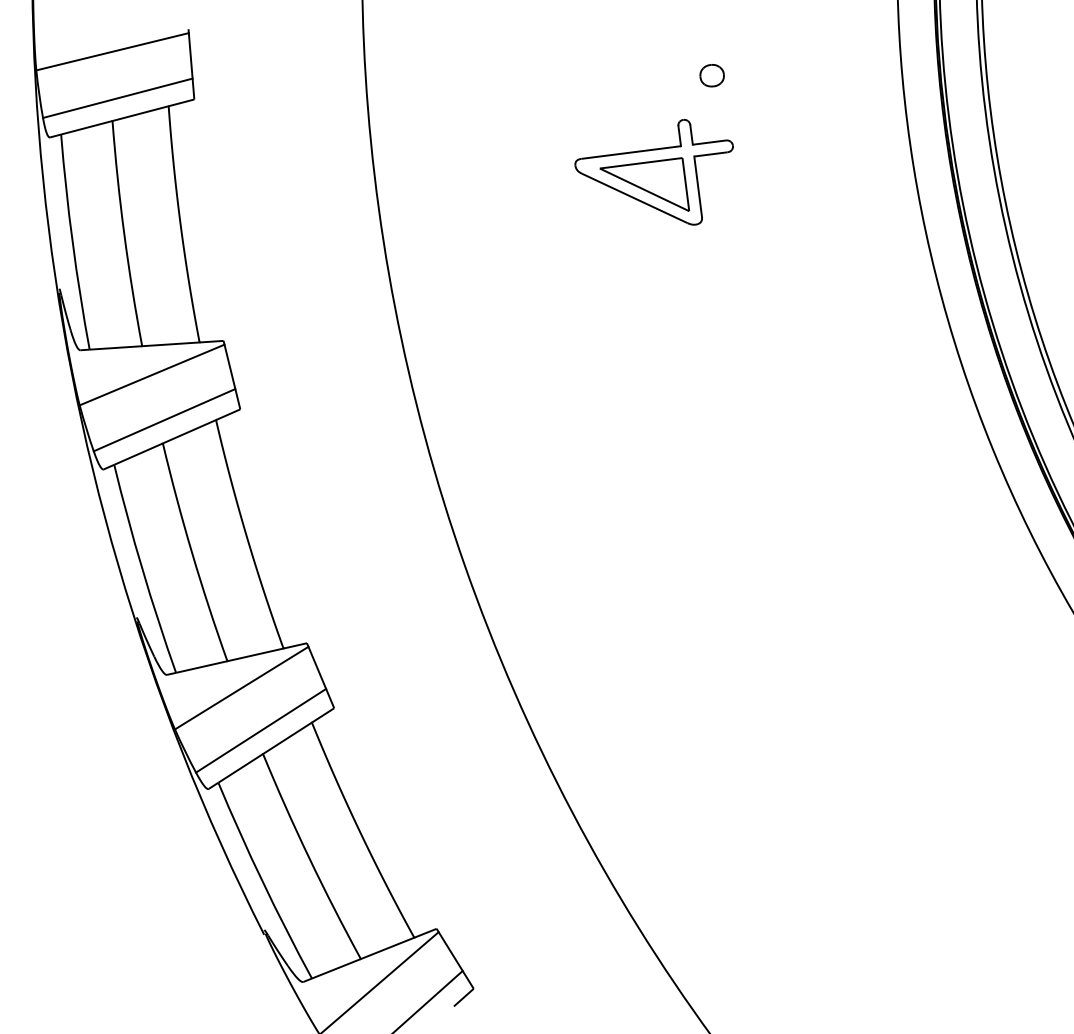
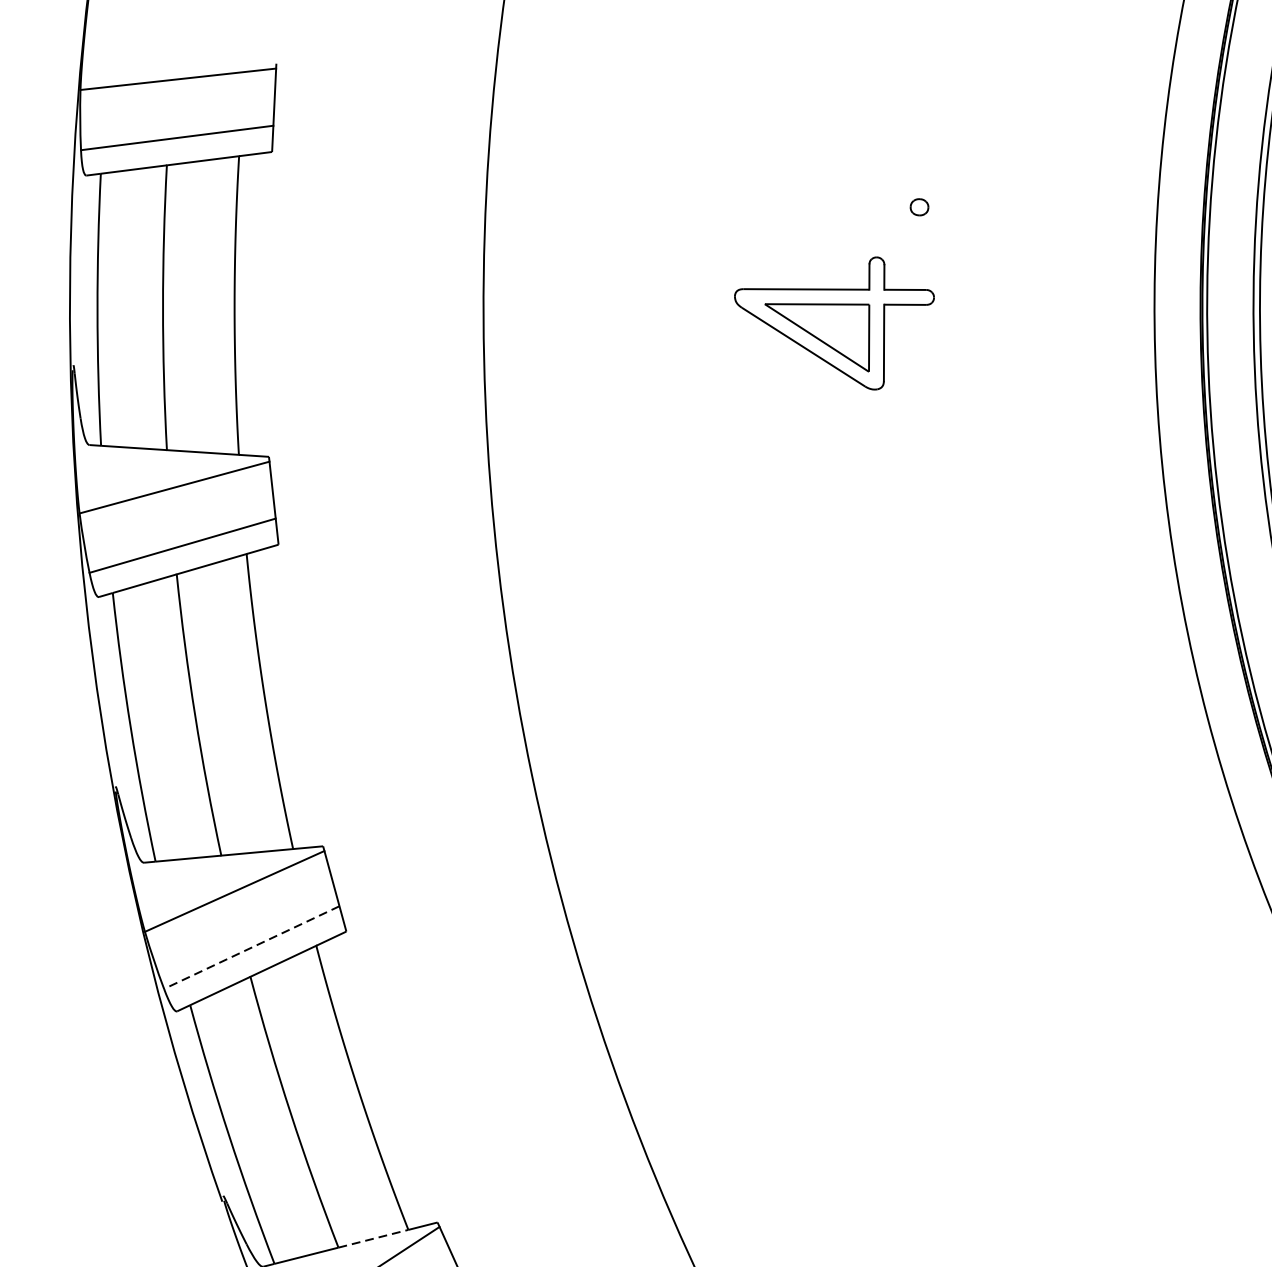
part: (711, 75) -> (918, 206), size x0.6
line: (260, 731) -> (250, 948), solid -> dashed
line: (387, 948) -> (373, 1238), solid -> dashed

